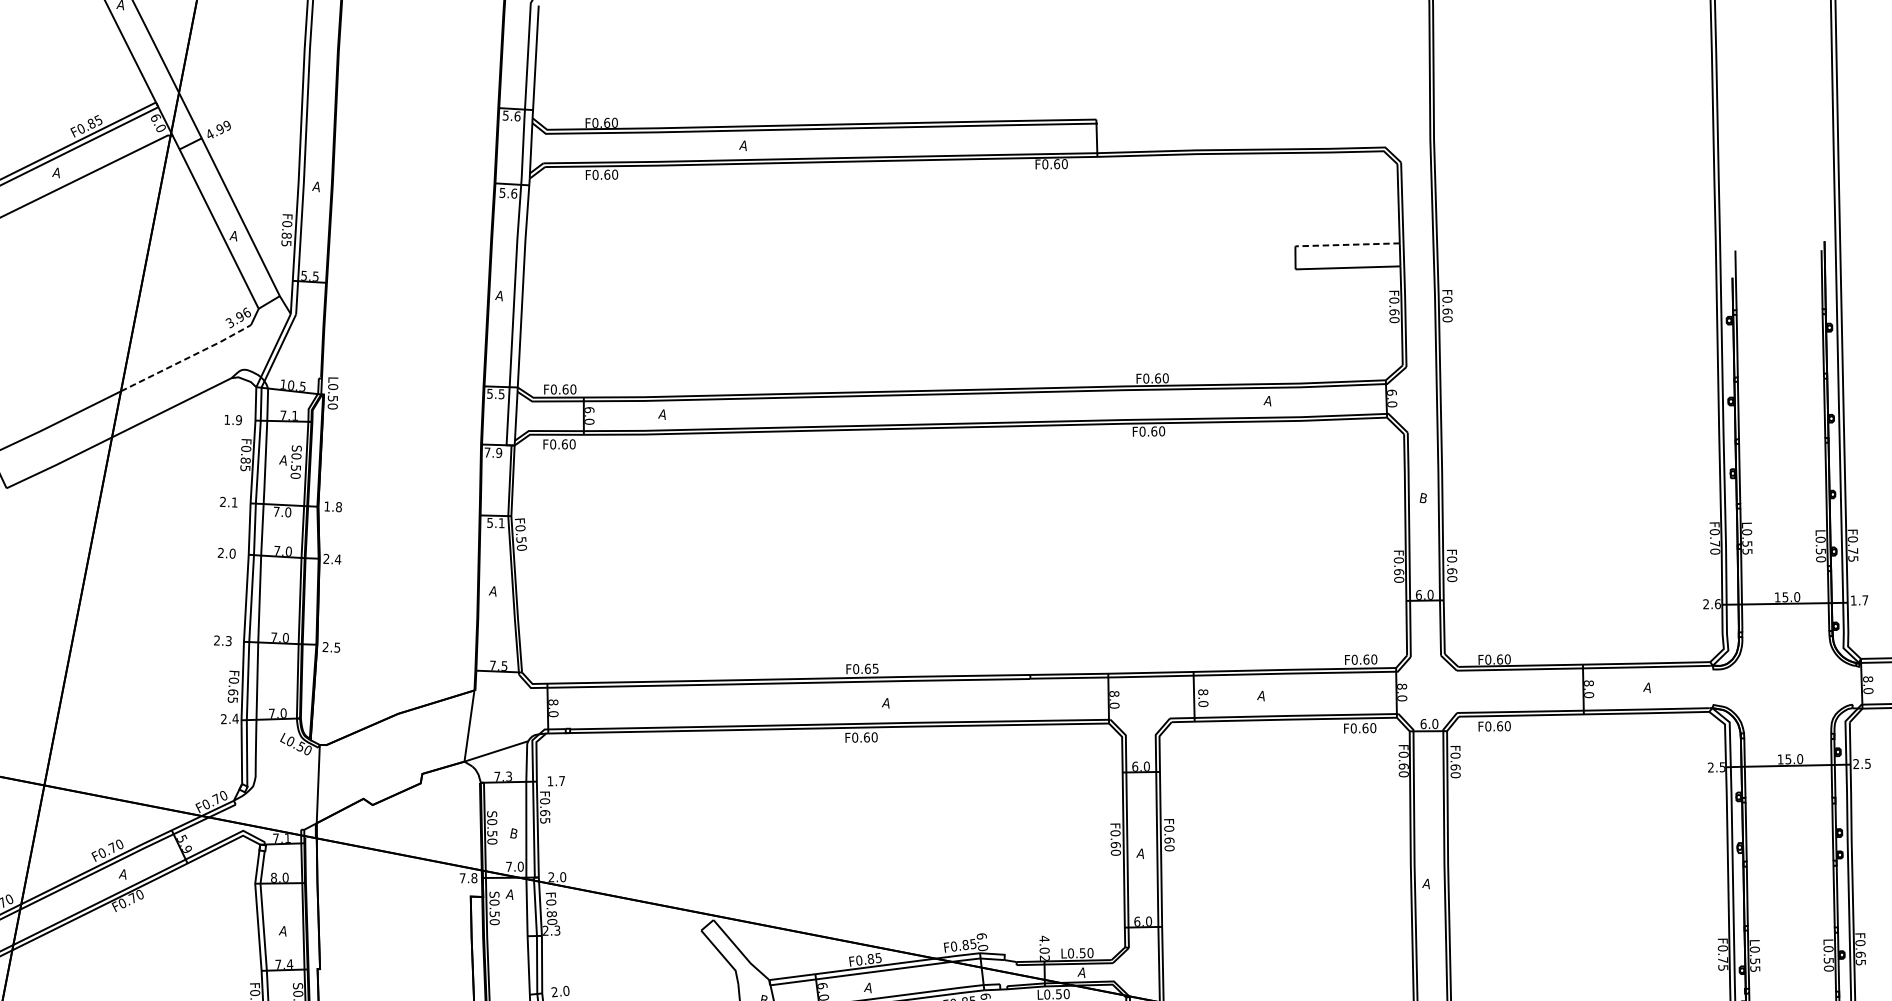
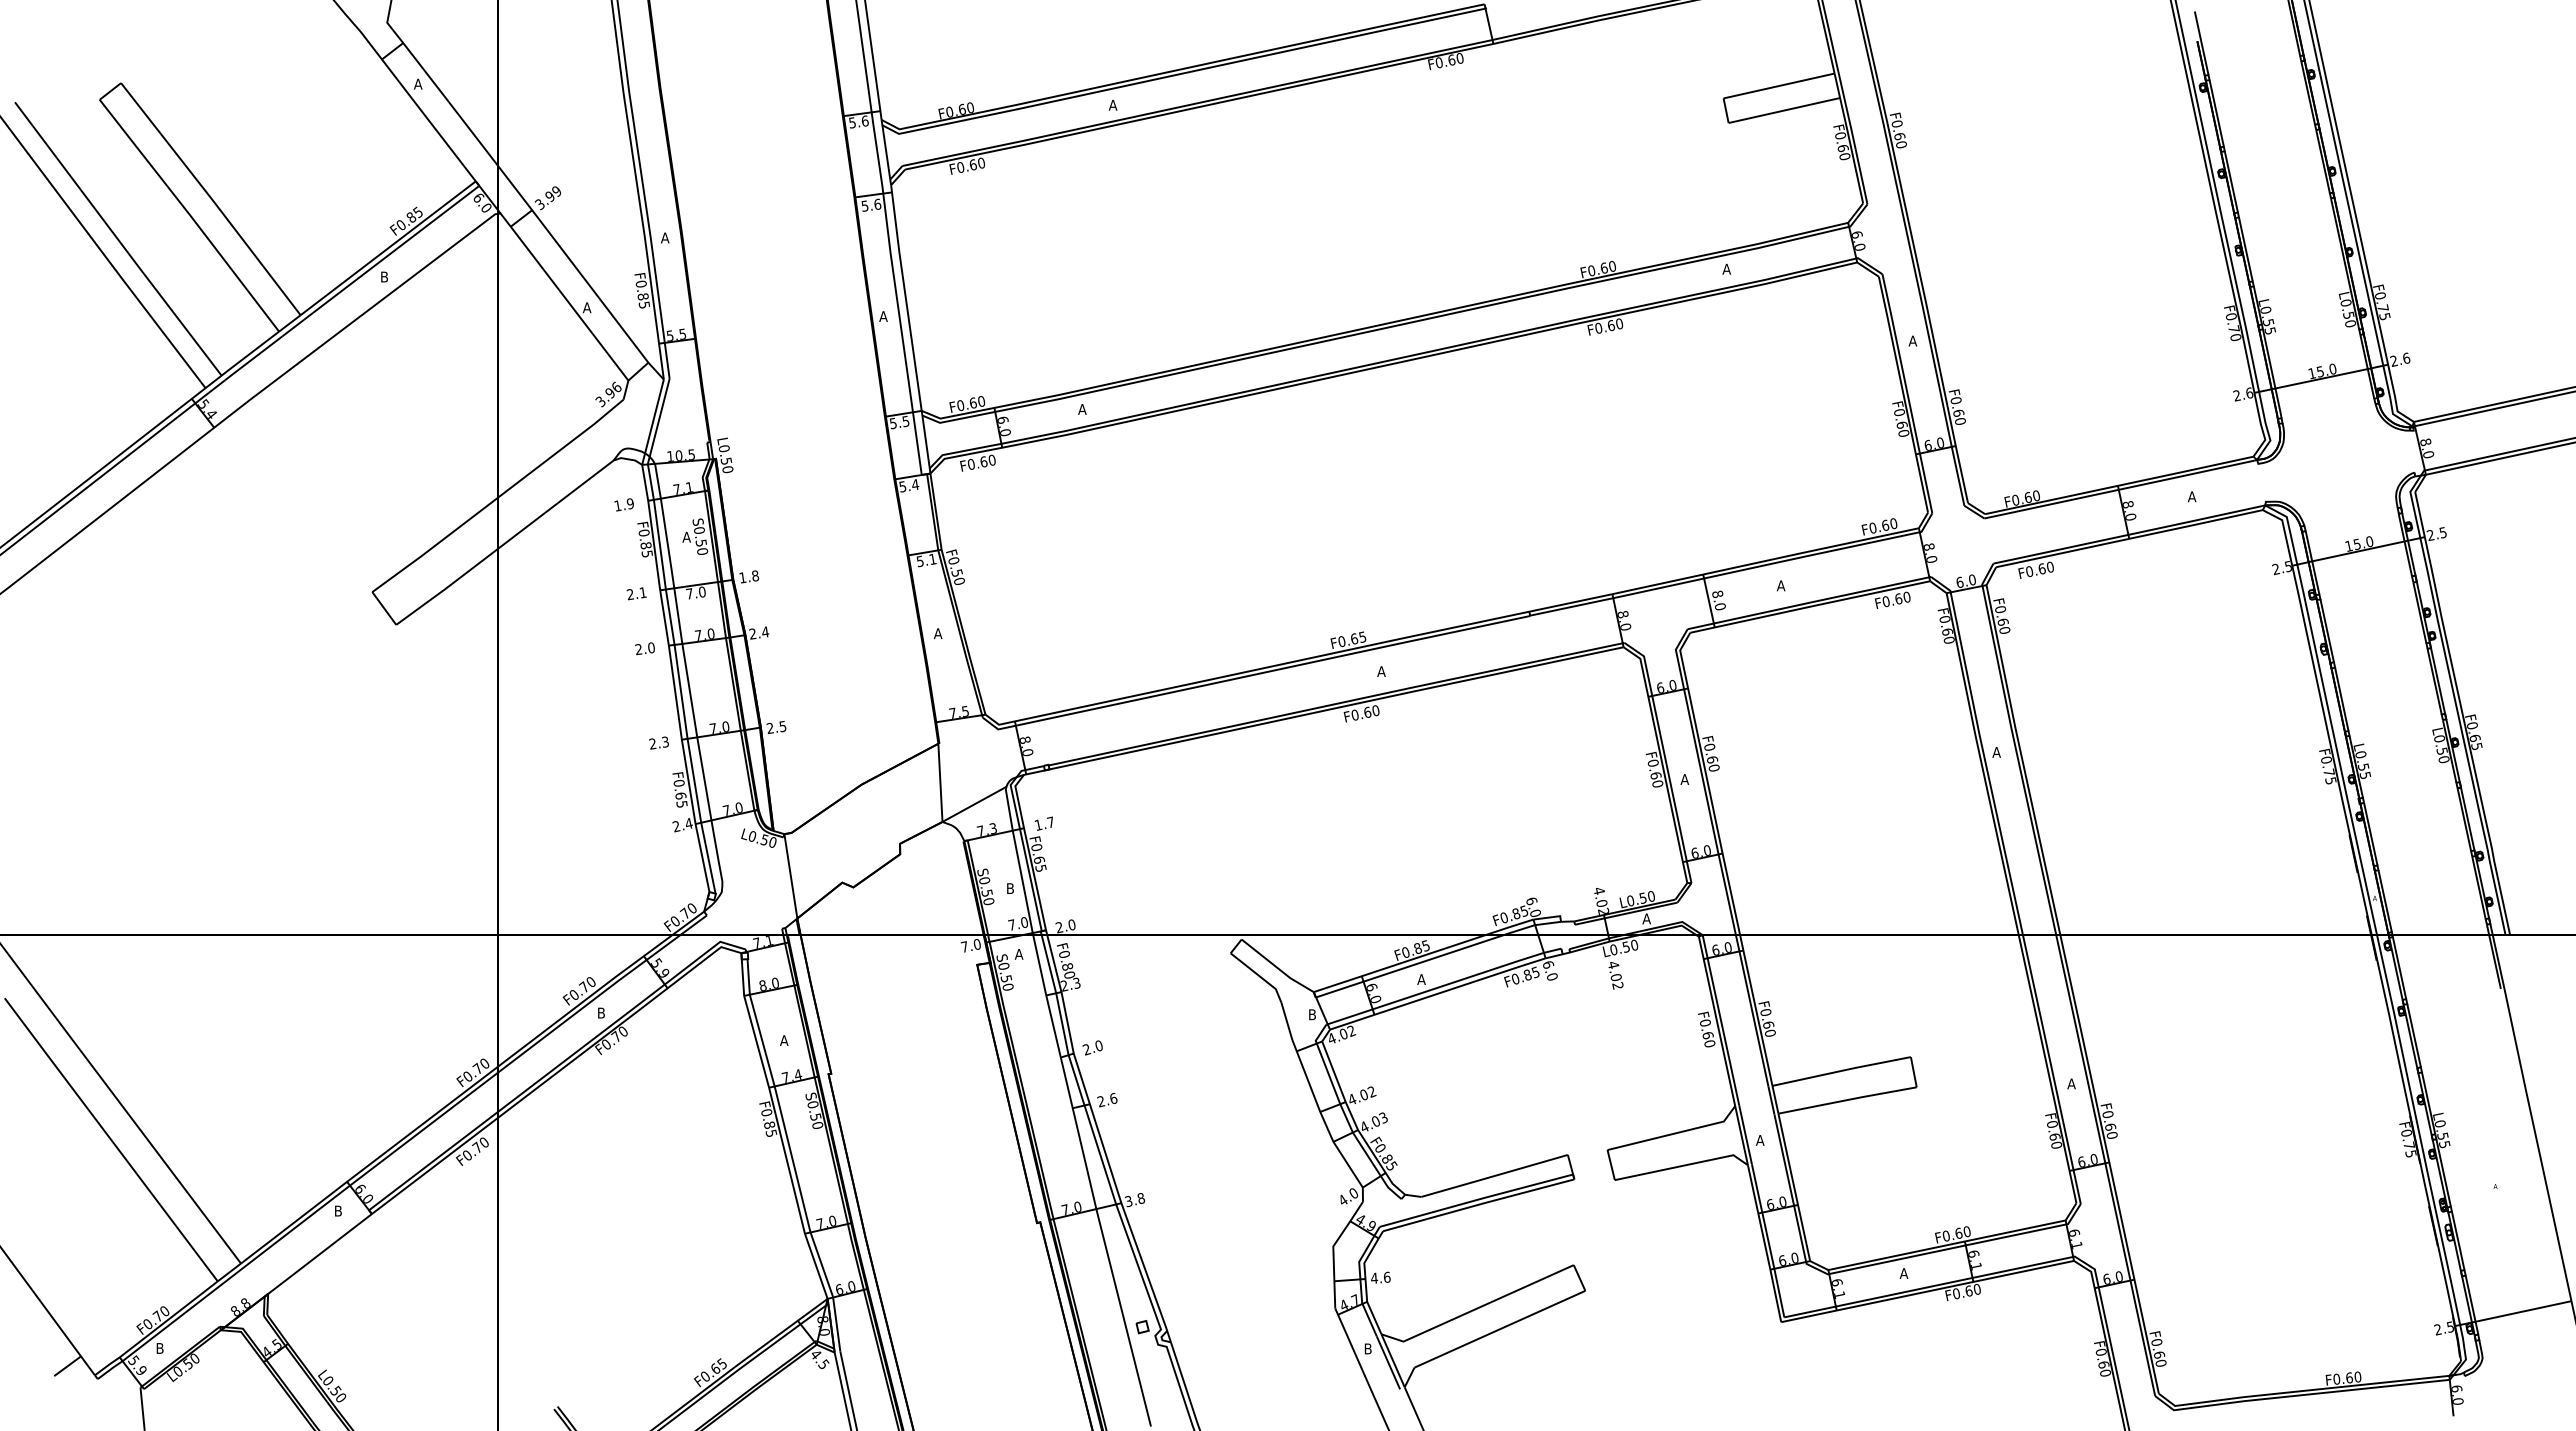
text: (209, 134) -> (539, 204), 4.99 -> 3.99
text: (57, 172) -> (384, 276), A -> B
line: (1347, 245) -> (1779, 86), dashed -> solid
line: (187, 358) -> (562, 448), dashed -> solid
text: (493, 452) -> (909, 485), 7.9 -> 5.4
text: (1423, 497) -> (1912, 340), B -> A
text: (1859, 600) -> (2400, 359), 1.7 -> 2.6
text: (123, 873) -> (601, 1012), A -> B
text: (474, 878) -> (977, 944), 7.8 -> 7.0

